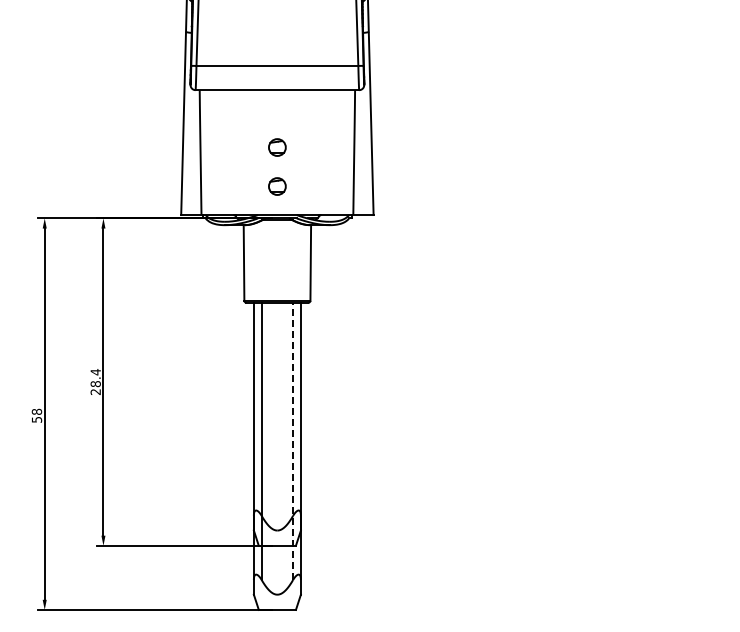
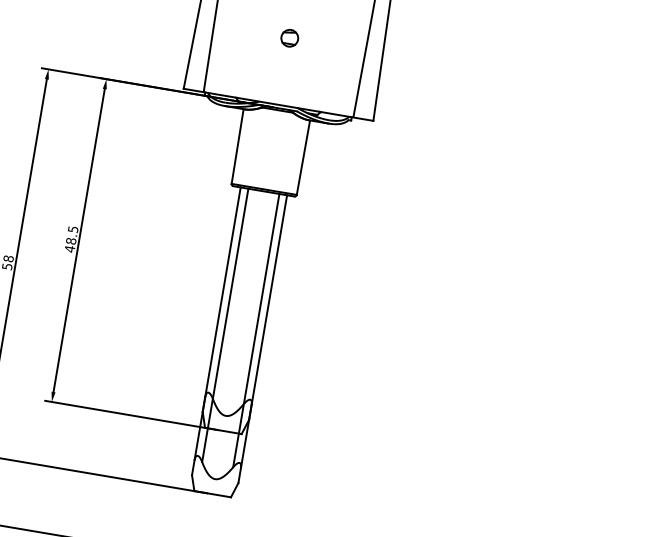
circle: (277, 186) -> (283, 76), removed
text: (95, 382) -> (71, 239), 28.4 -> 48.5
line: (293, 441) -> (256, 330), dashed -> solid

